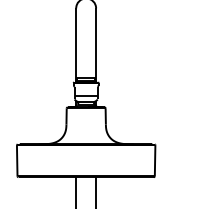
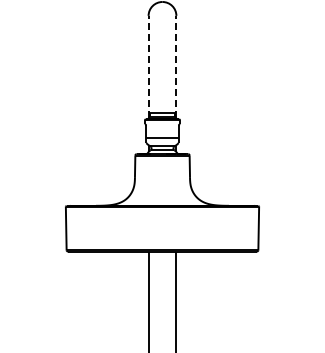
line: (76, 44) -> (148, 66), solid -> dashed
line: (96, 44) -> (176, 66), solid -> dashed

